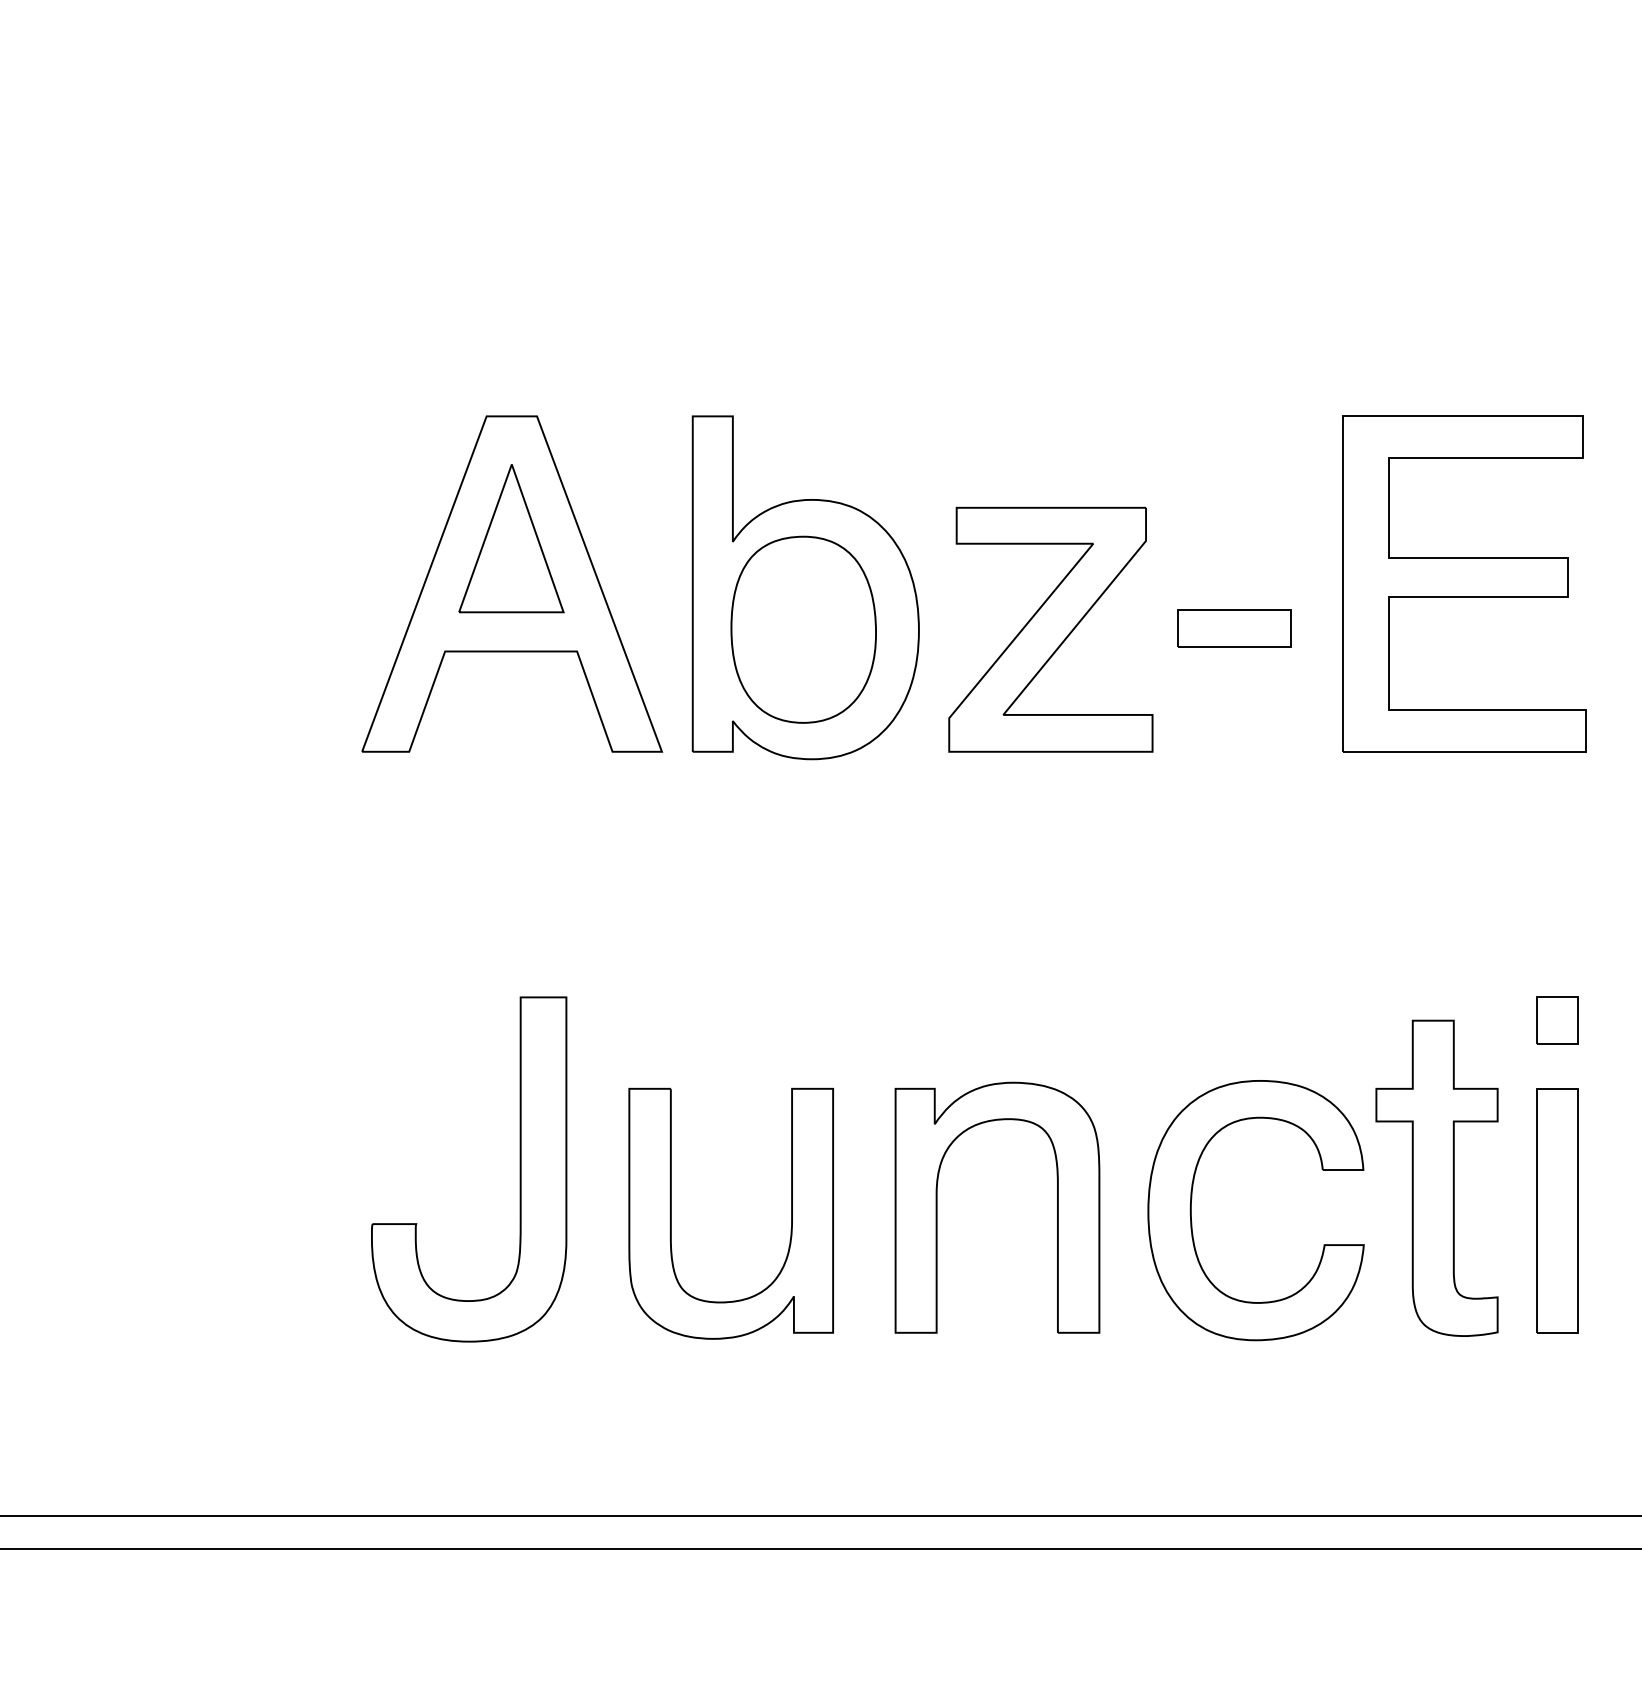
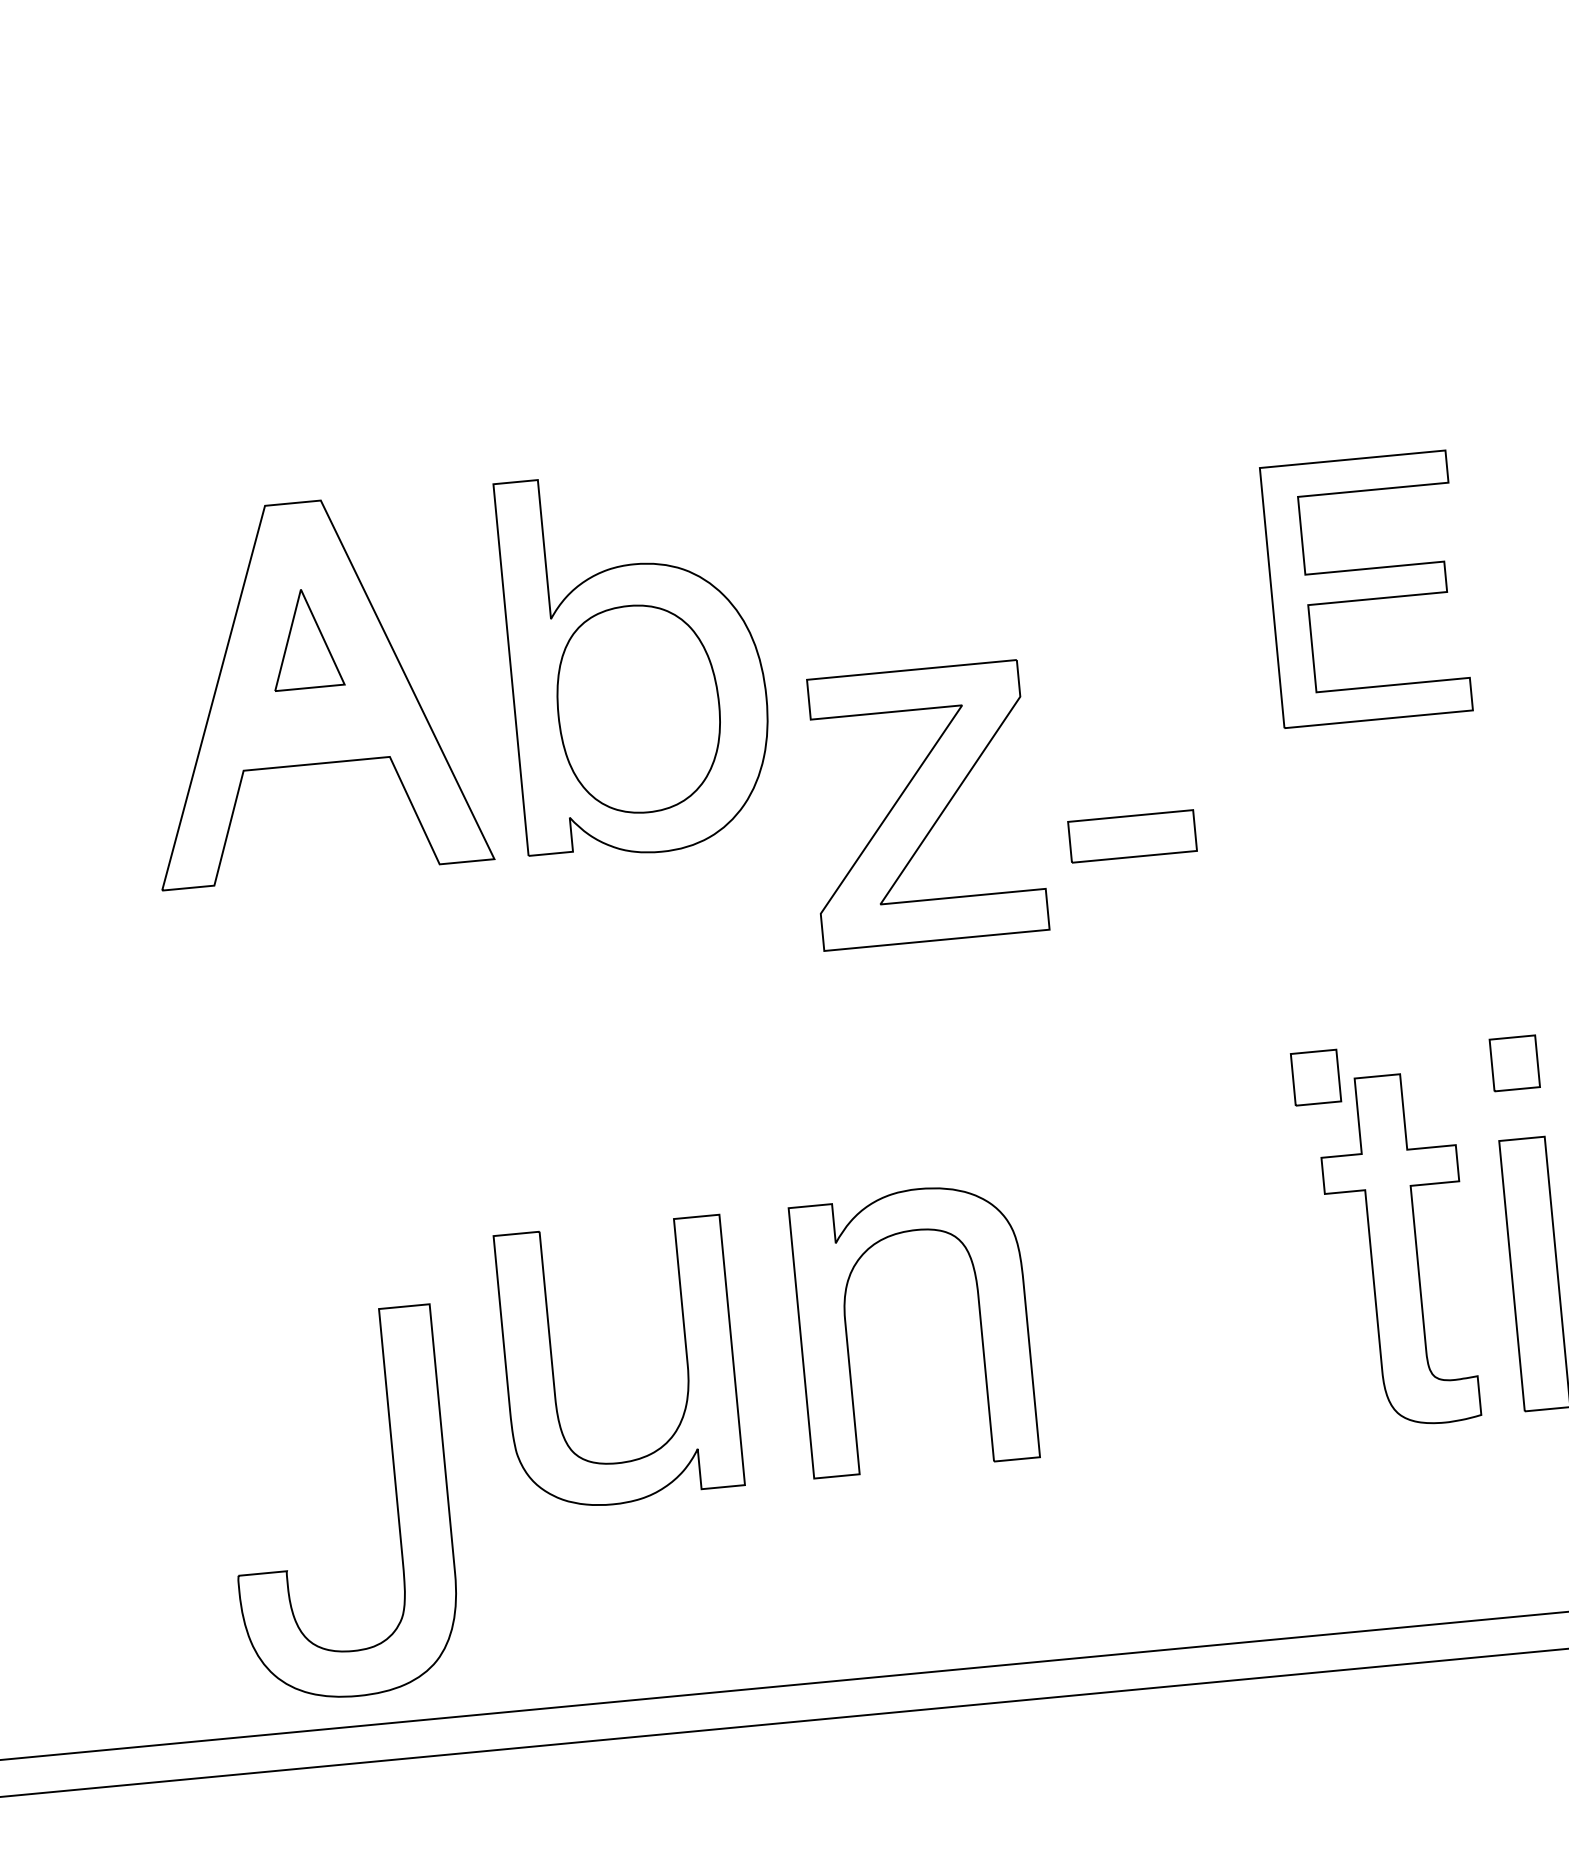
part: (511, 538) -> (305, 638), size x0.6
part: (1464, 583) -> (1366, 588), size x0.7
part: (1234, 628) -> (1132, 836), moved
part: (1050, 629) -> (923, 804), moved
part: (1378, 1016) -> (1316, 1077), added
part: (519, 1169) -> (395, 1499), moved
part: (1191, 1210) -> (1129, 1312), removed

